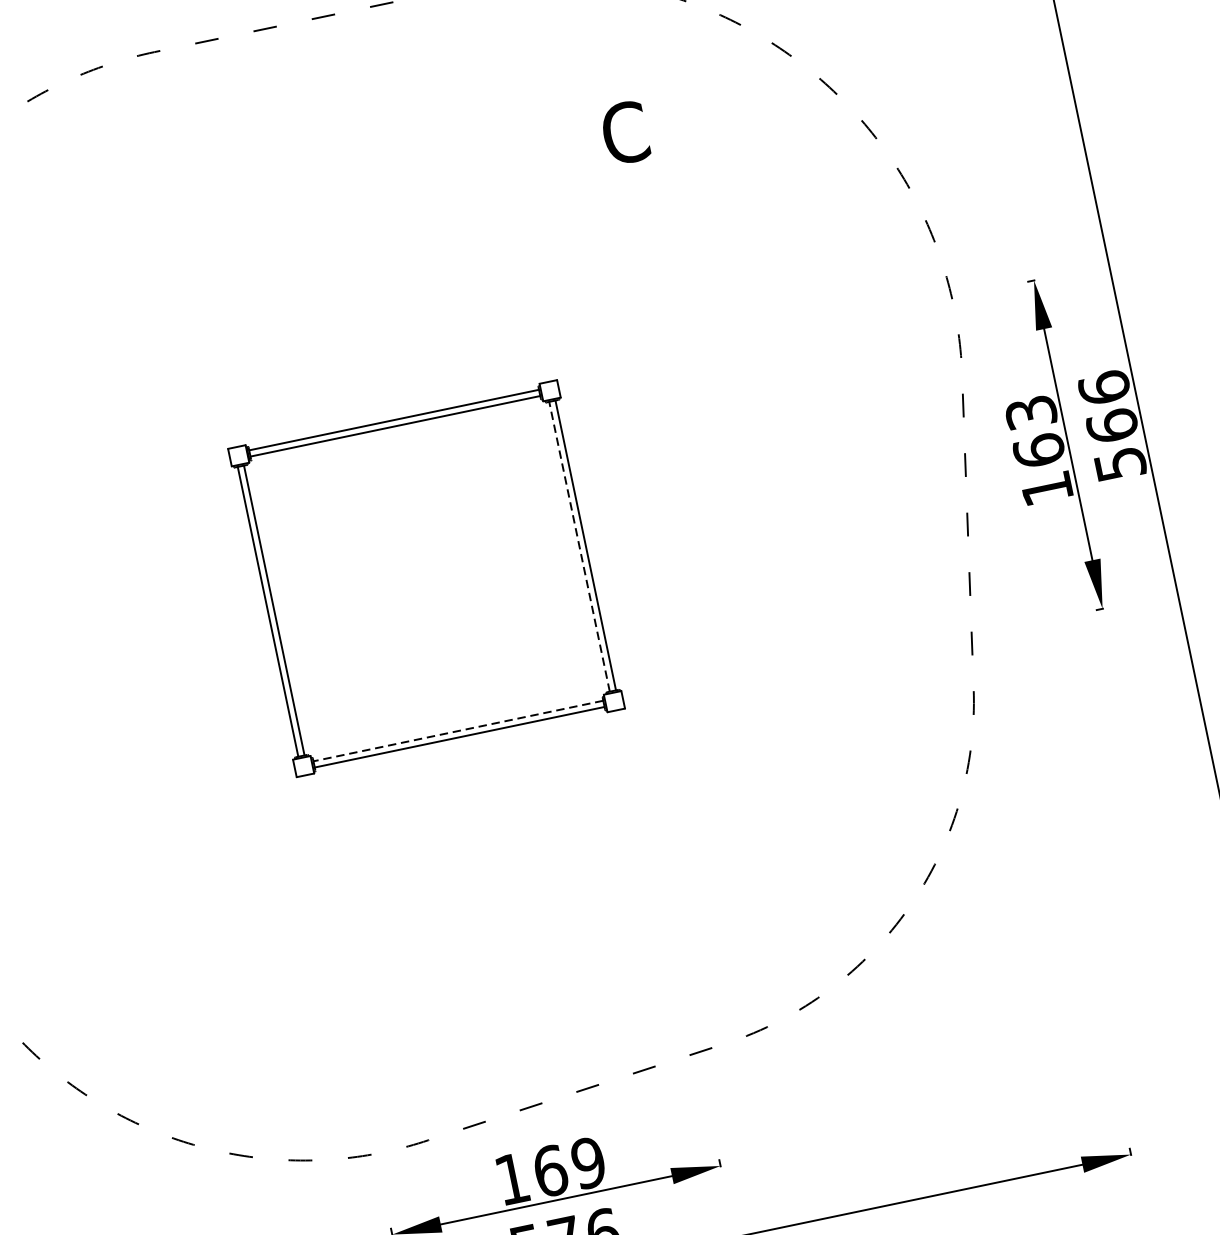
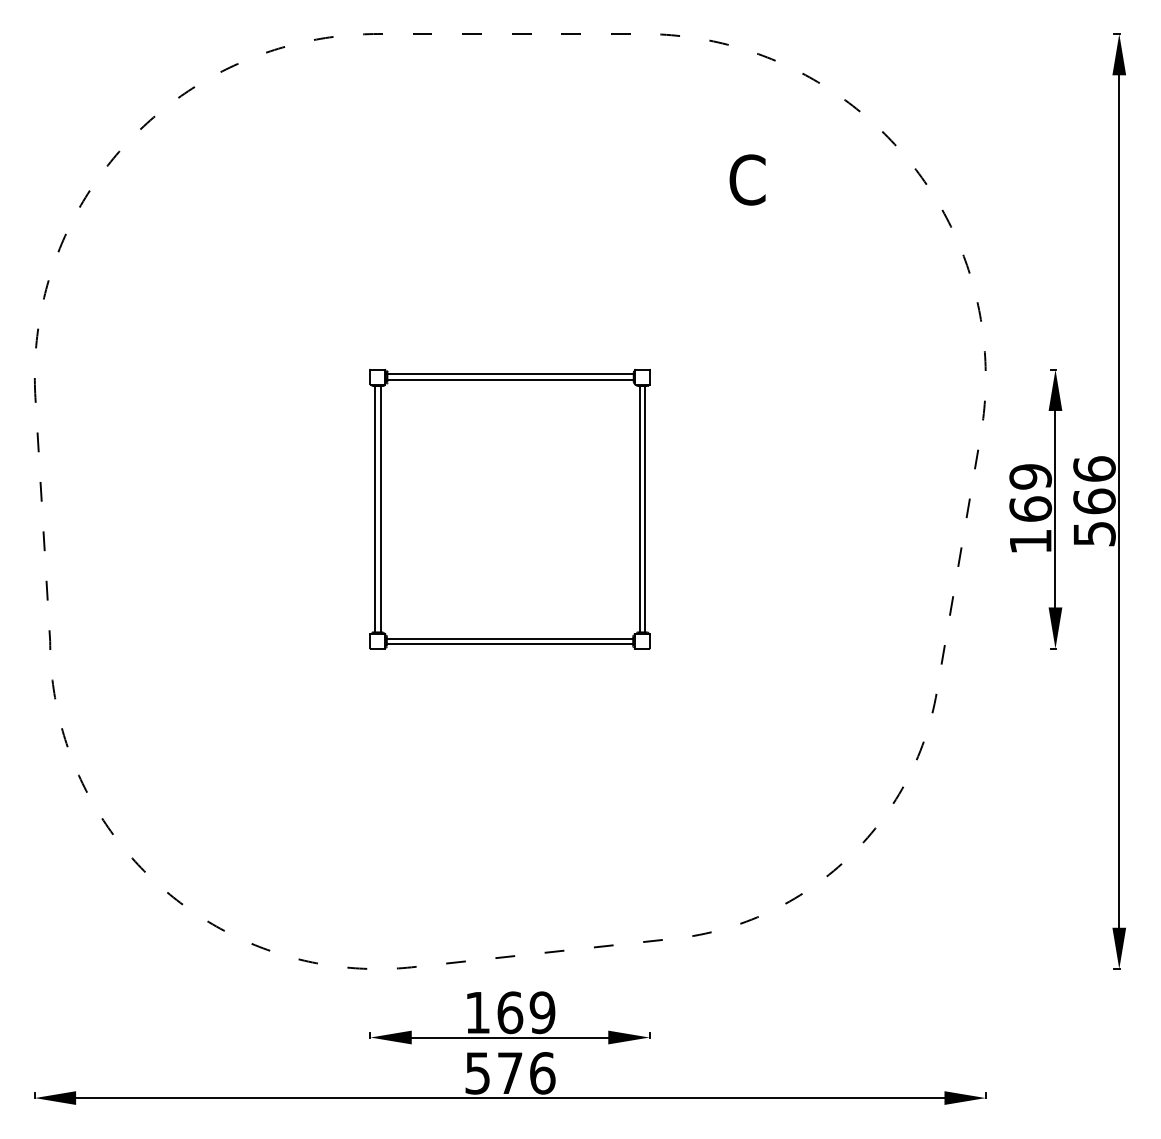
text: (1030, 412) -> (1030, 476), 163 -> 169
line: (579, 545) -> (640, 508), dashed -> solid
line: (457, 730) -> (509, 638), dashed -> solid

